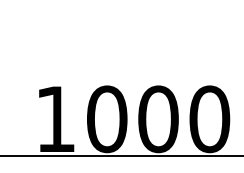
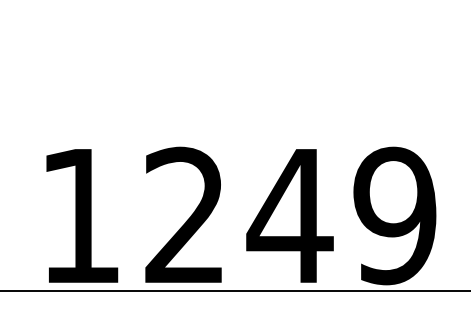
text: (158, 119) -> (290, 216), 1000 -> 1249

